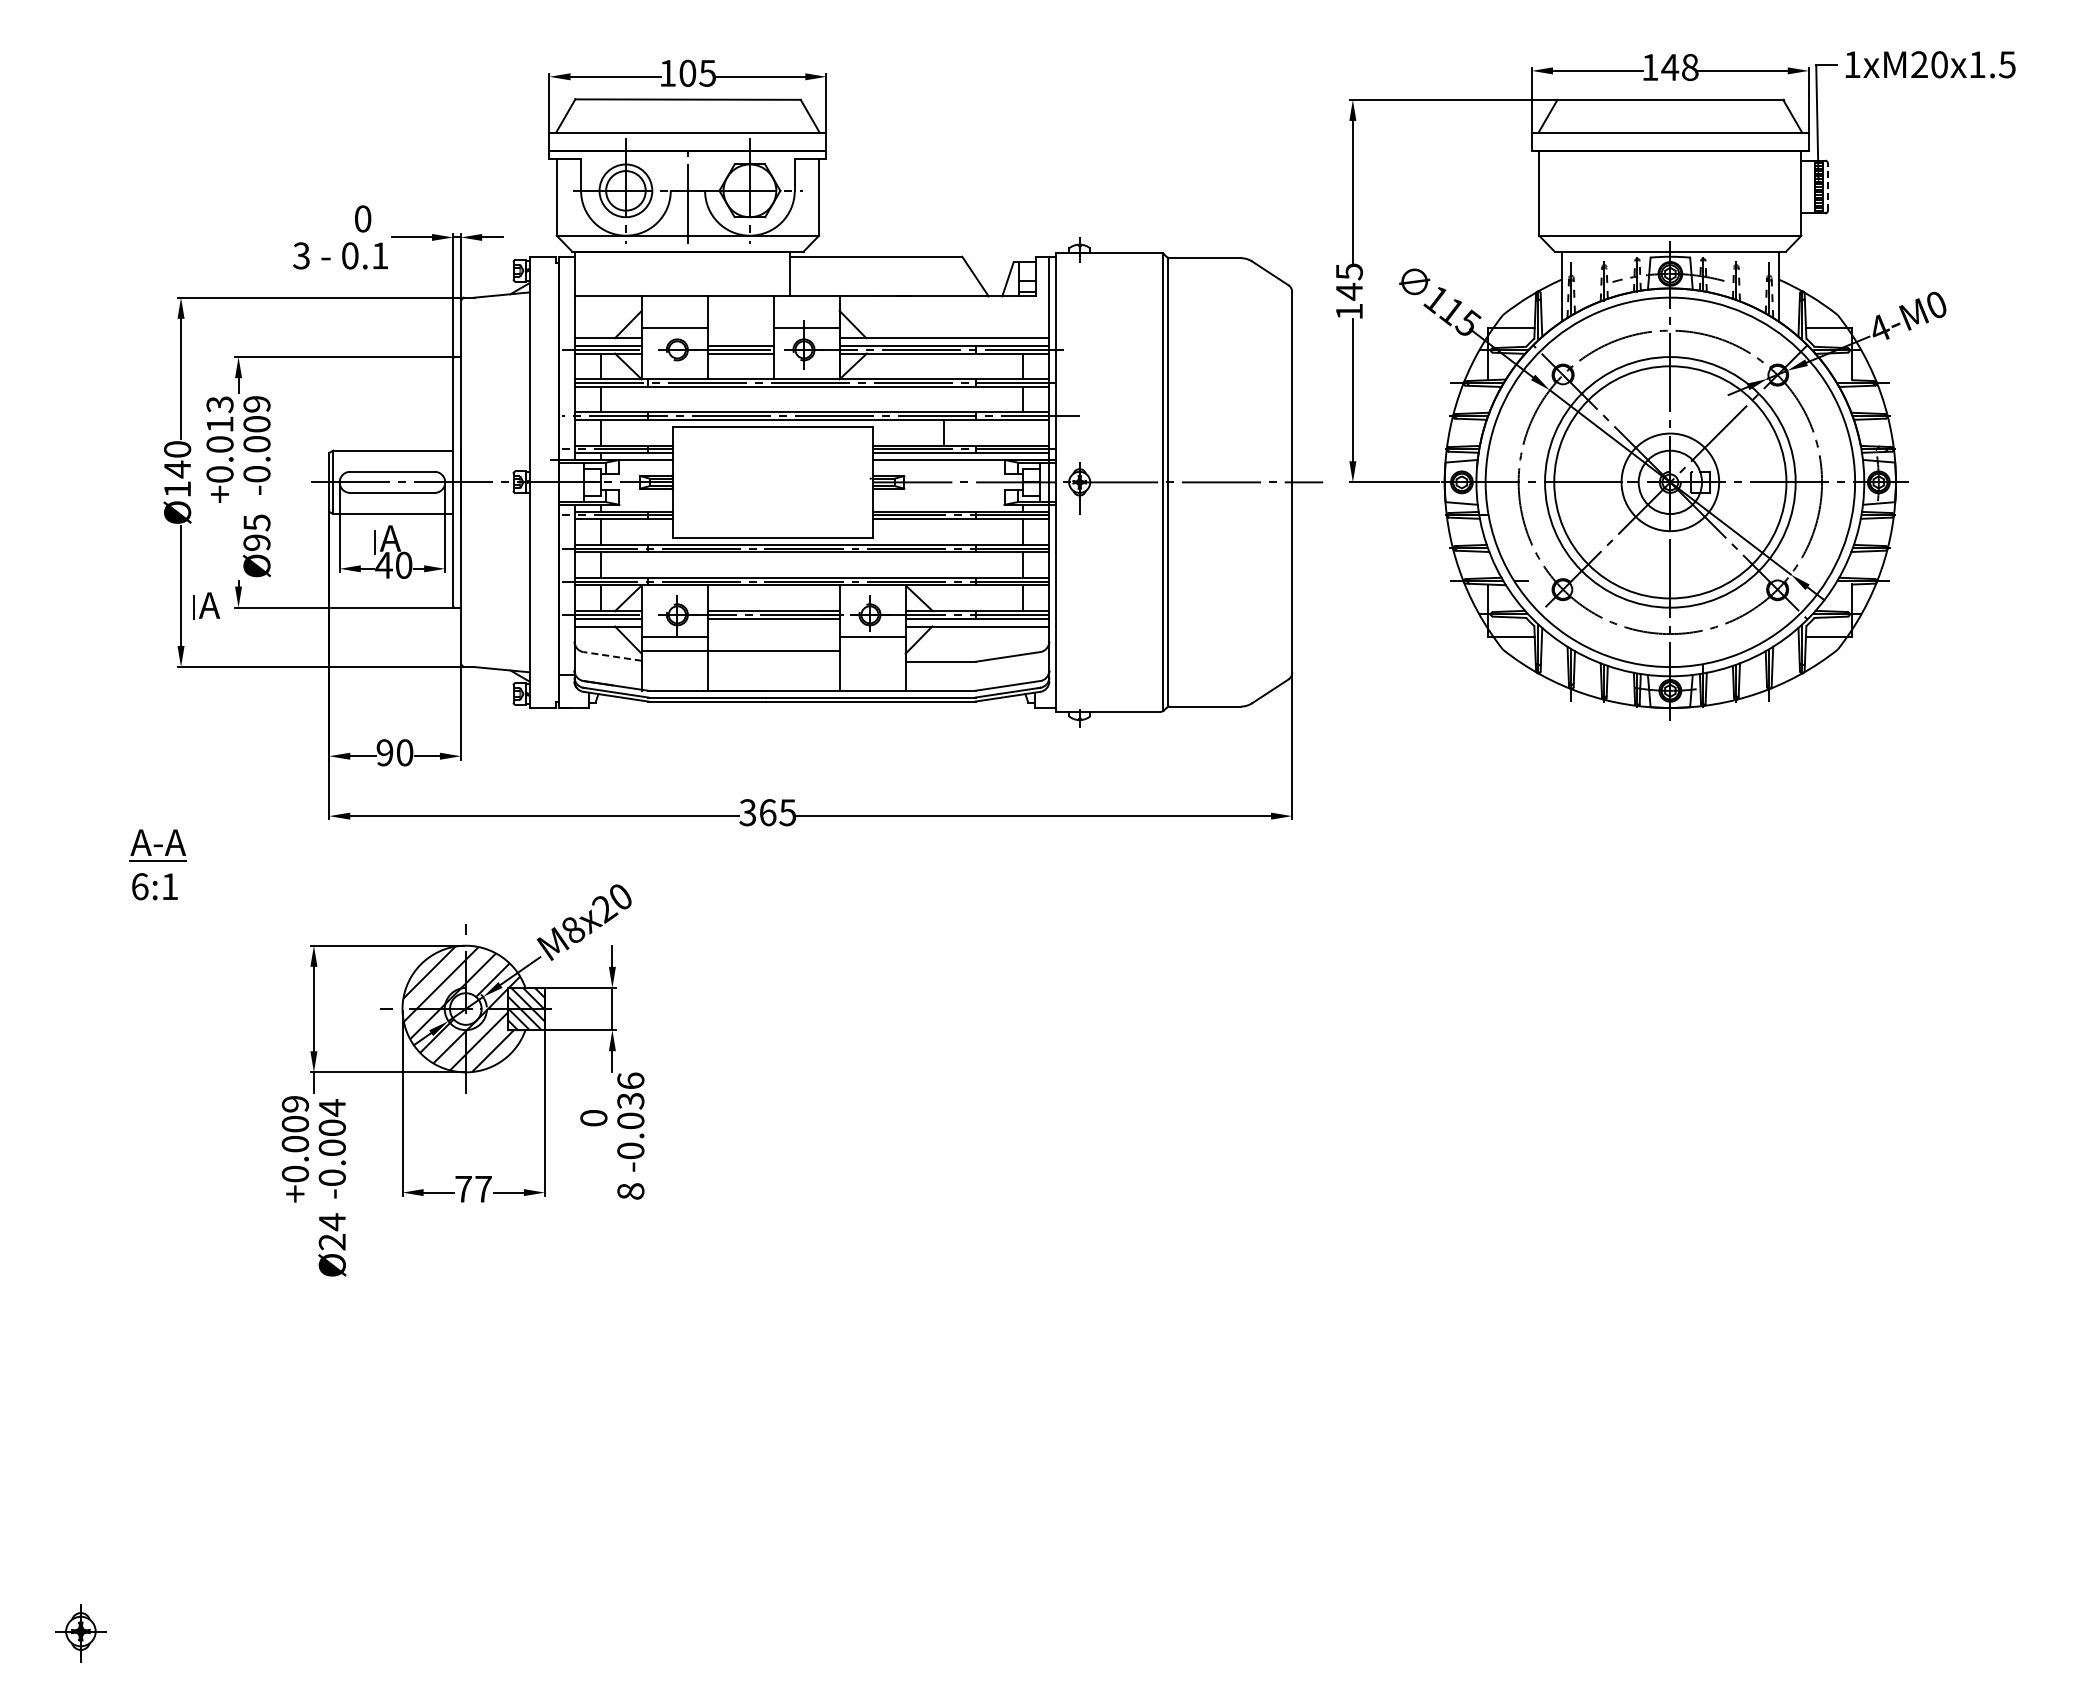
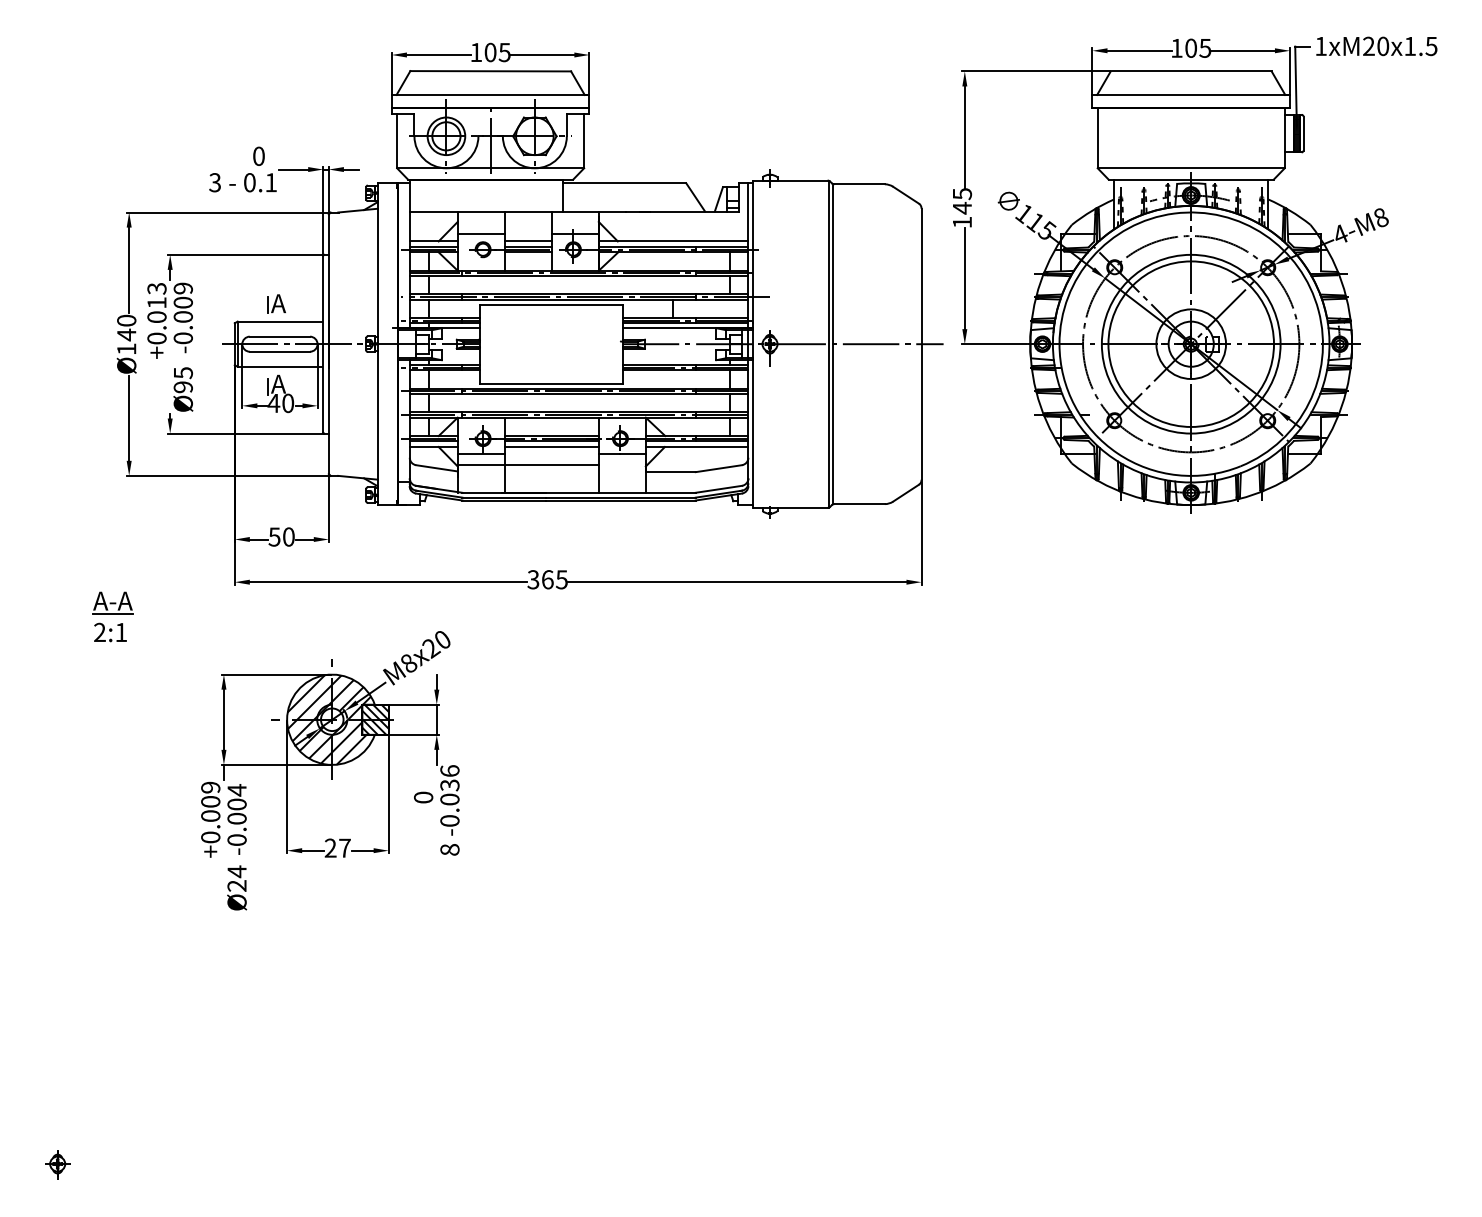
text: (1679, 67) -> (1197, 48), 148 -> 105
line: (1827, 187) -> (1303, 133), dashed -> solid
text: (1937, 304) -> (1381, 217), 4-M0 -> 4-M8
line: (740, 338) -> (528, 241), added
part: (206, 605) -> (276, 303), moved
line: (773, 626) -> (551, 446), added
line: (612, 656) -> (436, 468), dashed -> solid
text: (384, 752) -> (274, 536), 90 -> 50
text: (139, 886) -> (99, 632), 6:1 -> 2:1
text: (463, 1188) -> (330, 847), 77 -> 27
part: (80, 1633) -> (57, 1165), size x0.71

